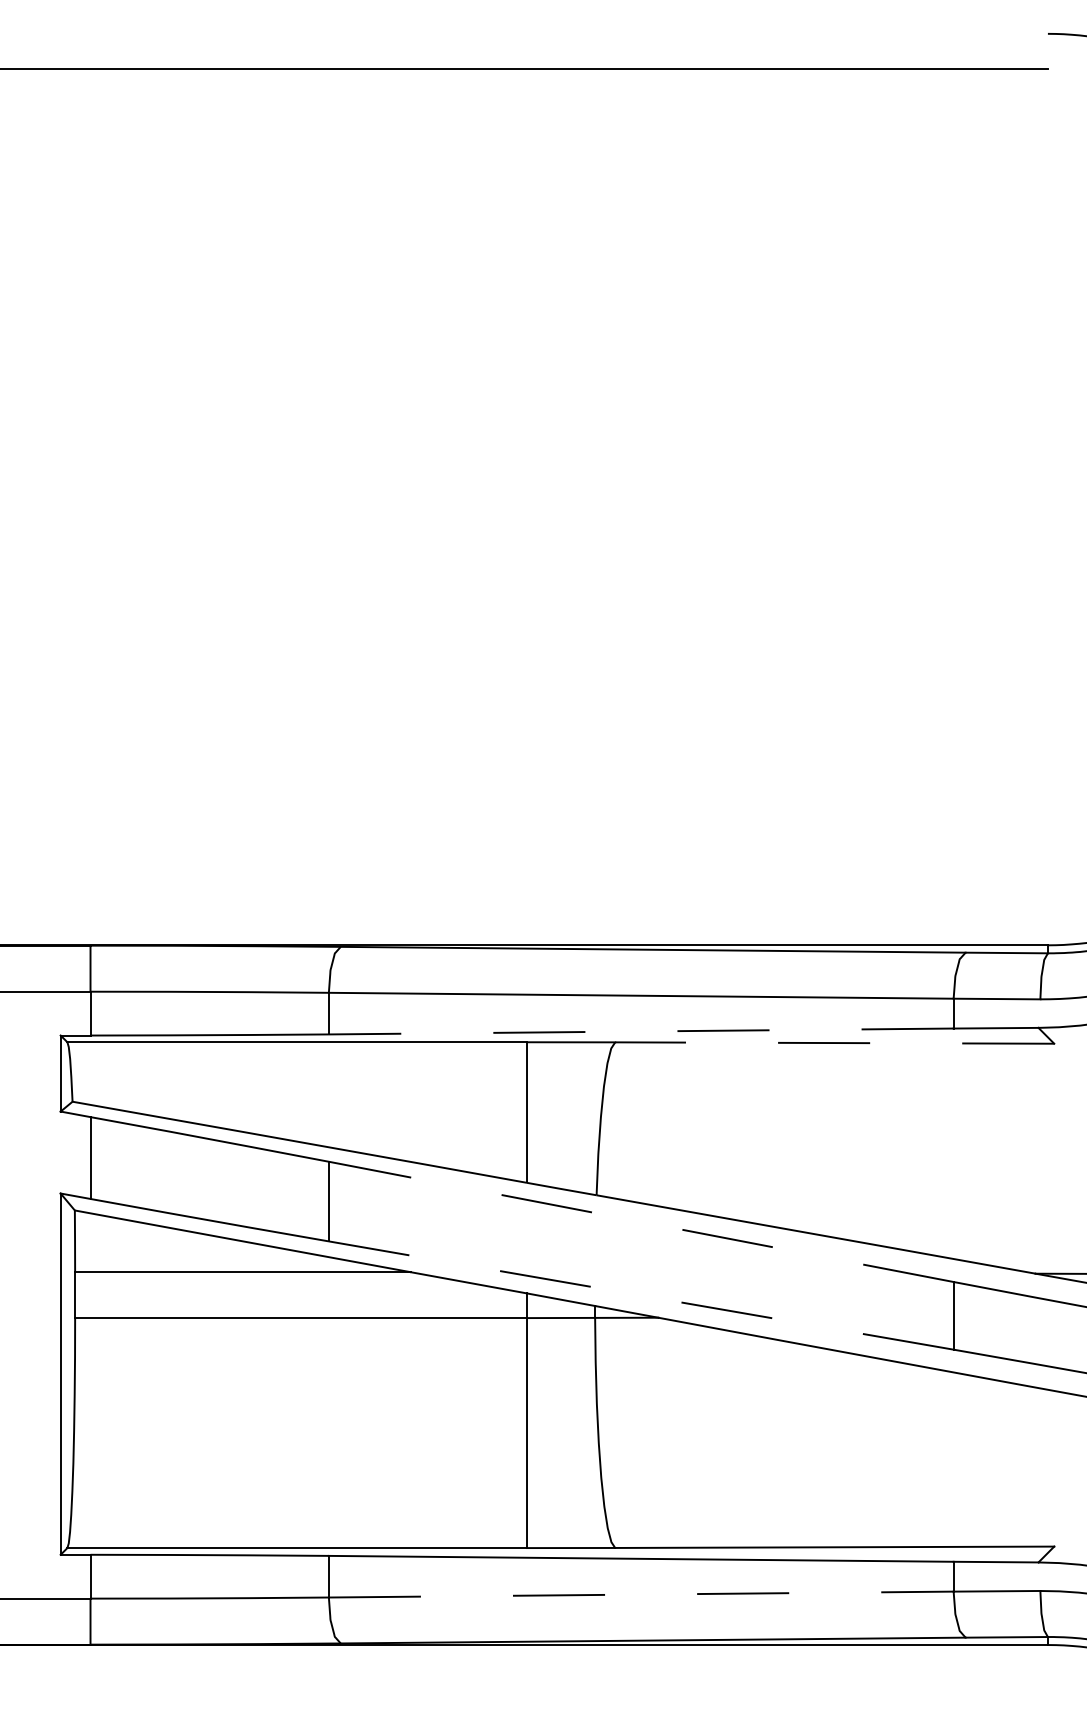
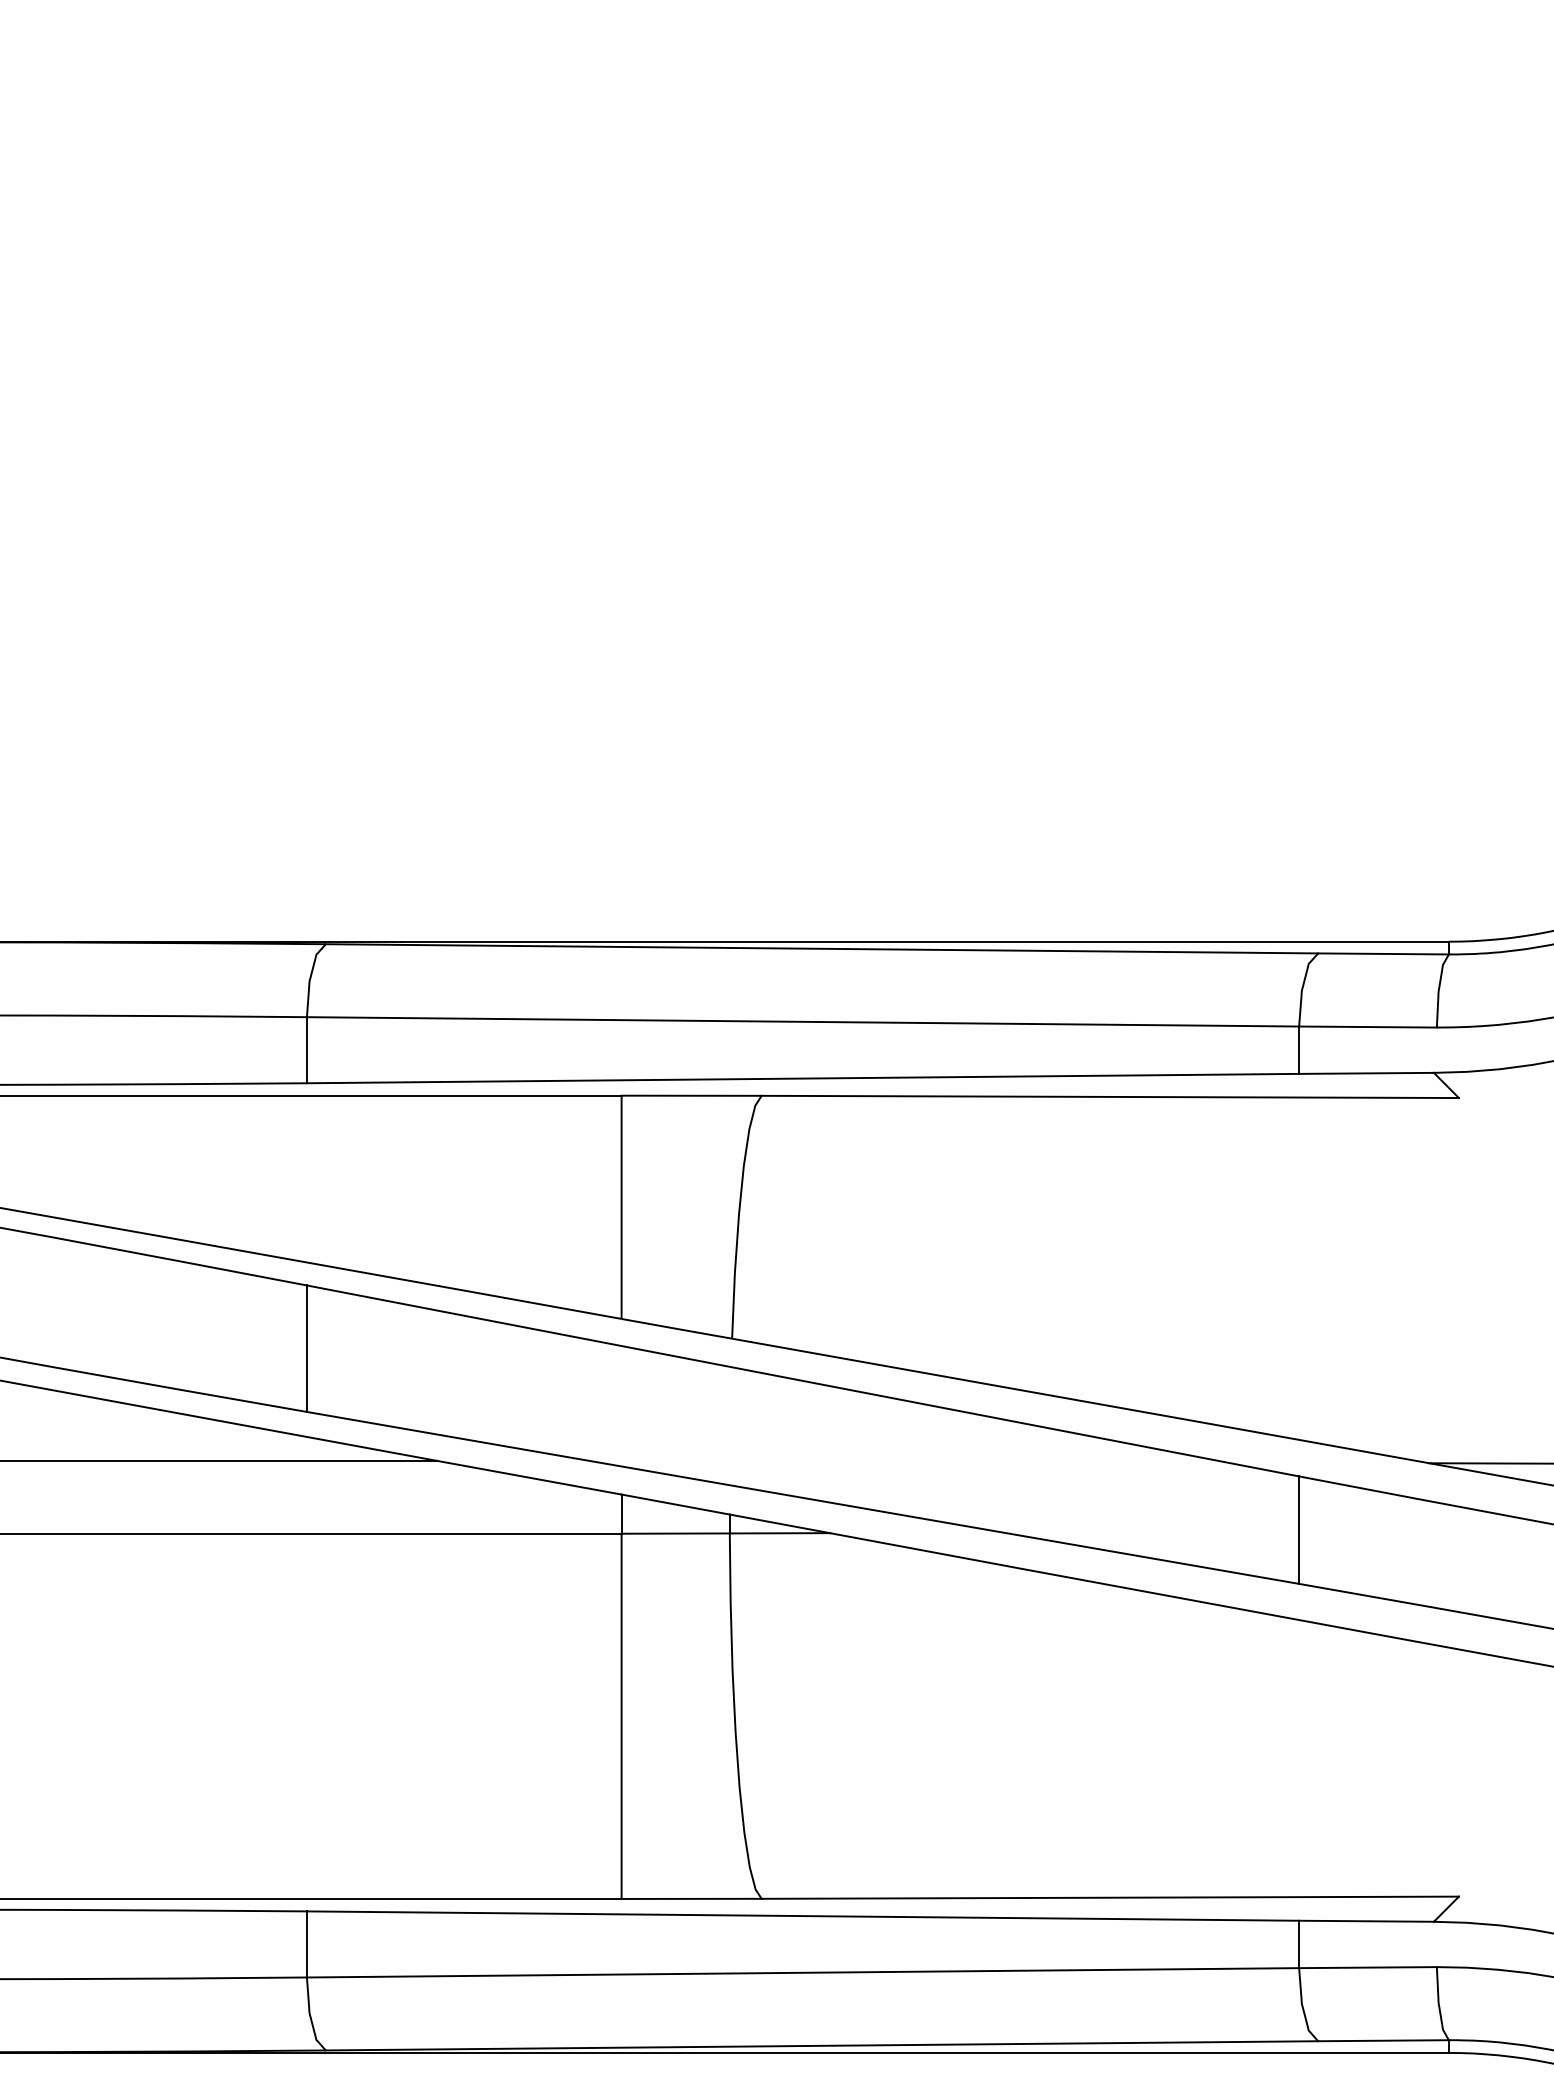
line: (640, 1031) -> (801, 1078), dashed -> solid
line: (834, 1043) -> (1109, 1097), dashed -> solid
line: (640, 1221) -> (801, 1380), dashed -> solid
line: (640, 1295) -> (801, 1497), dashed -> solid
line: (641, 1594) -> (803, 1972), dashed -> solid

